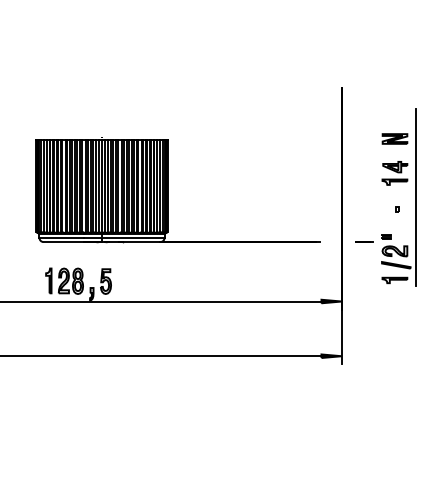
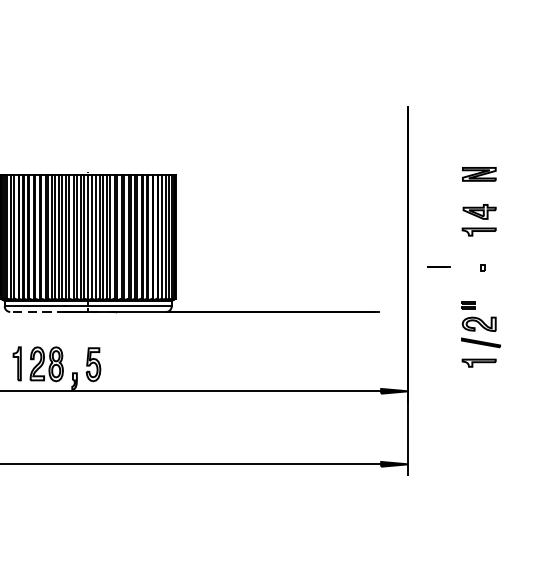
line: (415, 196) -> (506, 251), removed
line: (364, 241) -> (438, 265), moved
line: (64, 242) -> (38, 312), solid -> dashed

